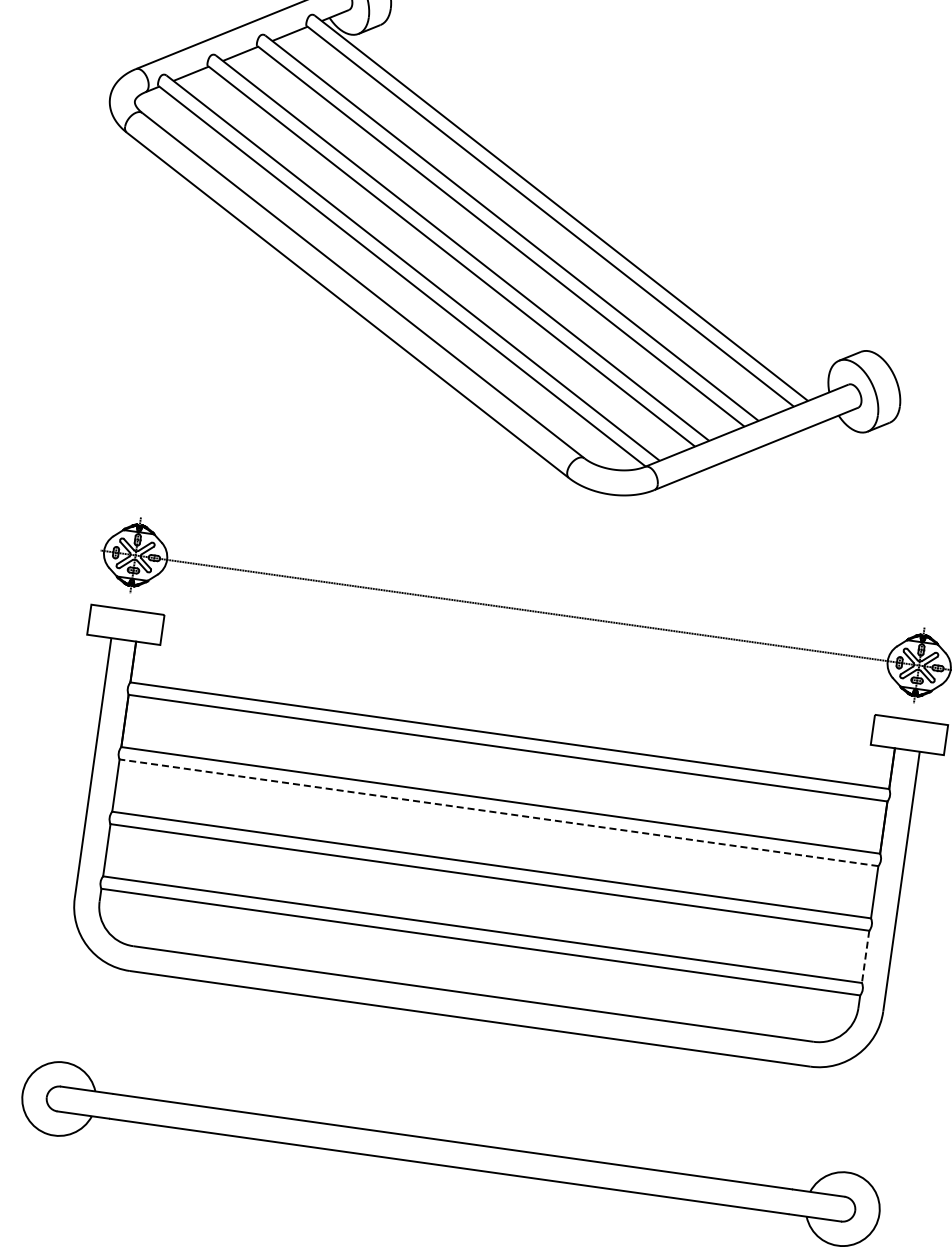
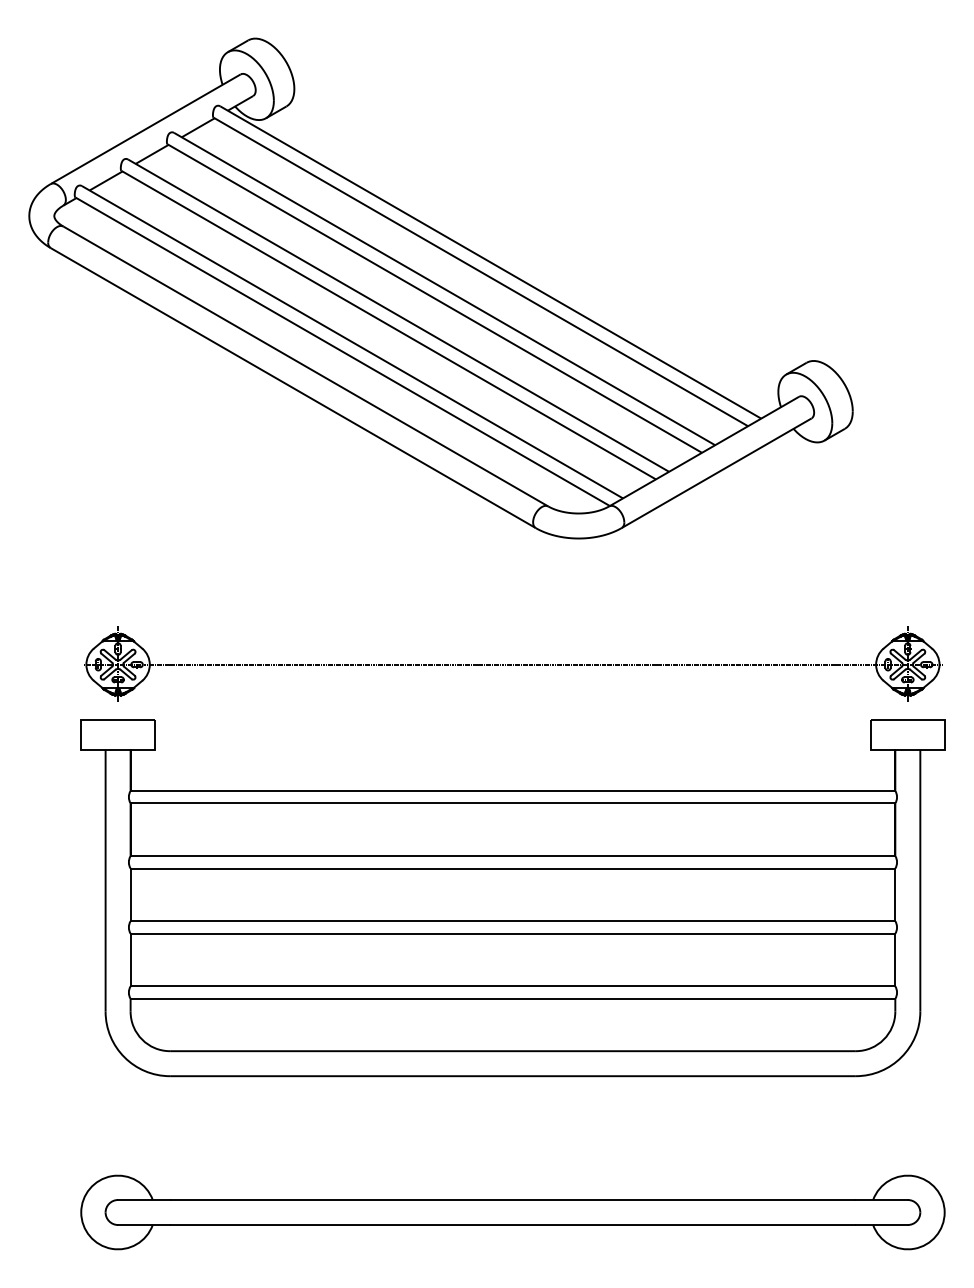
line: (498, 812) -> (512, 868), dashed -> solid
line: (865, 957) -> (895, 960), dashed -> solid

